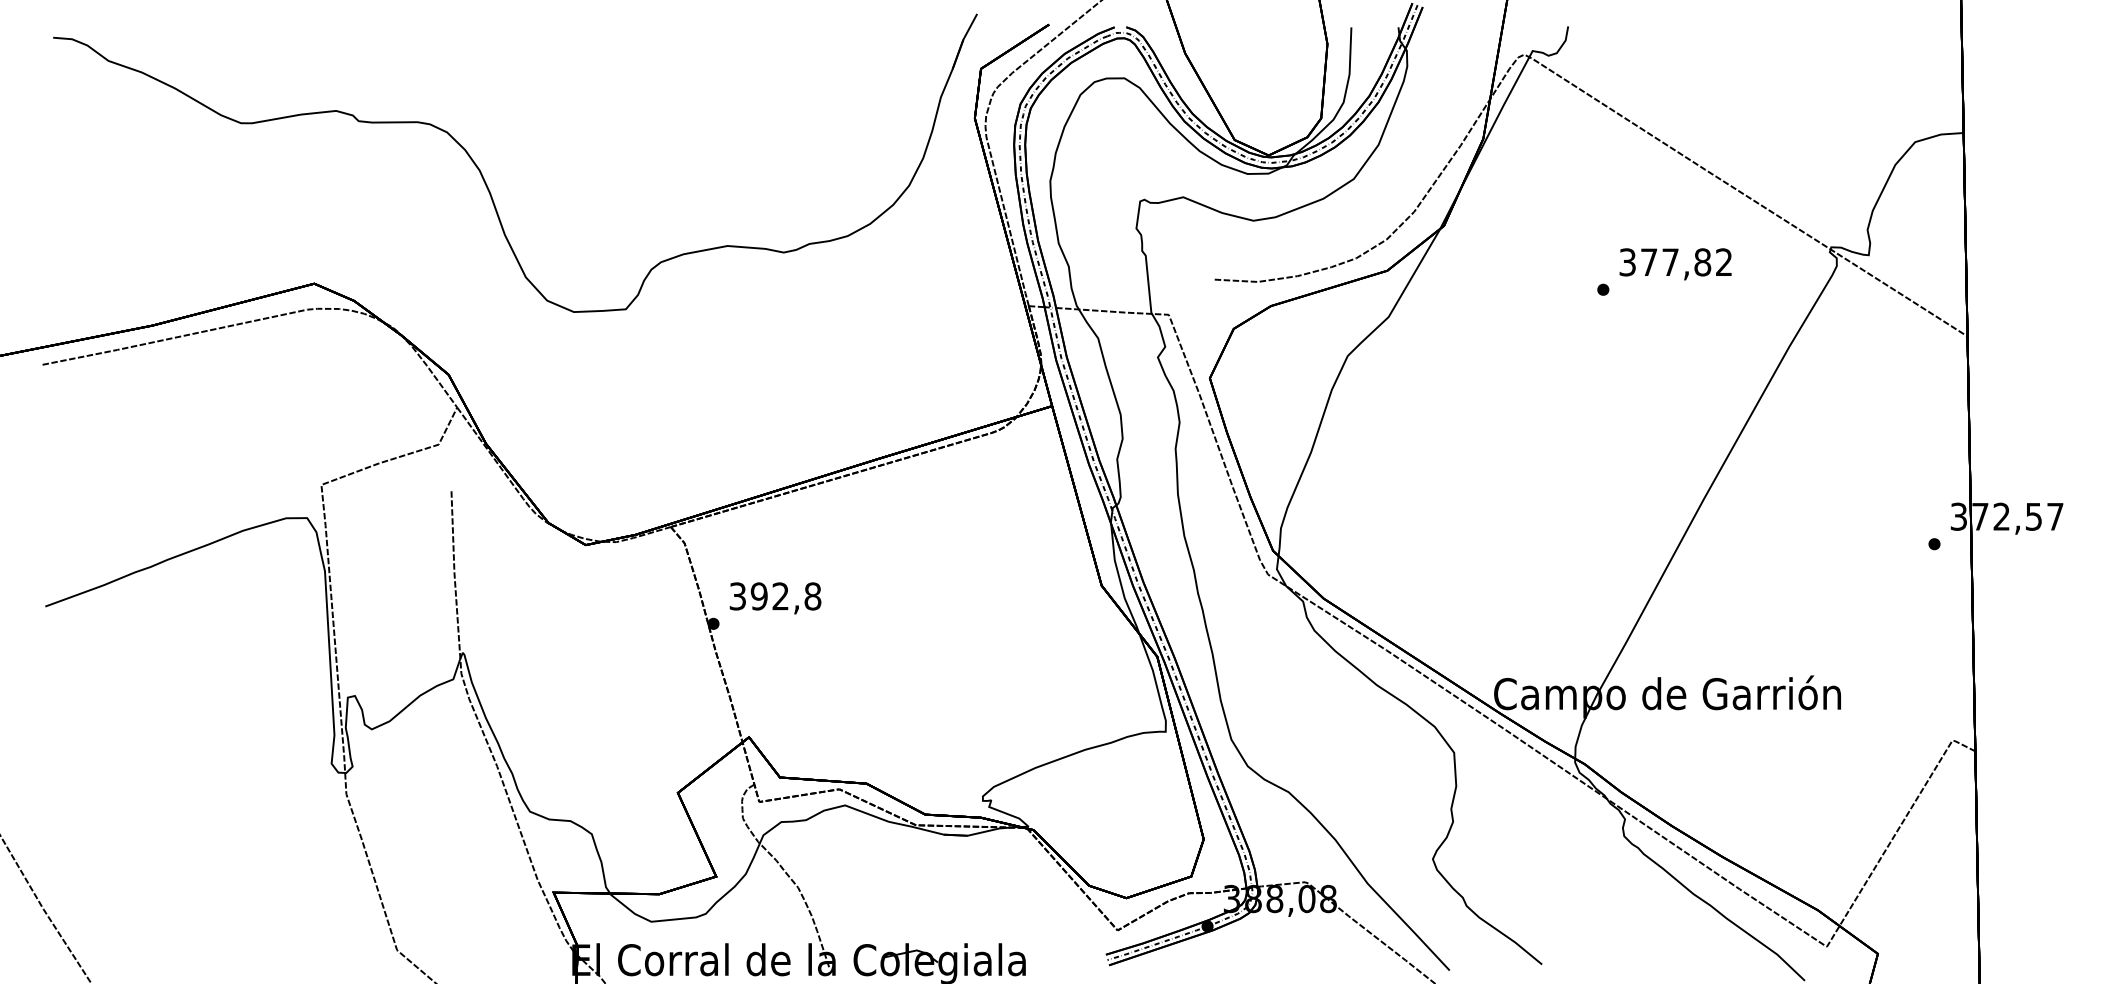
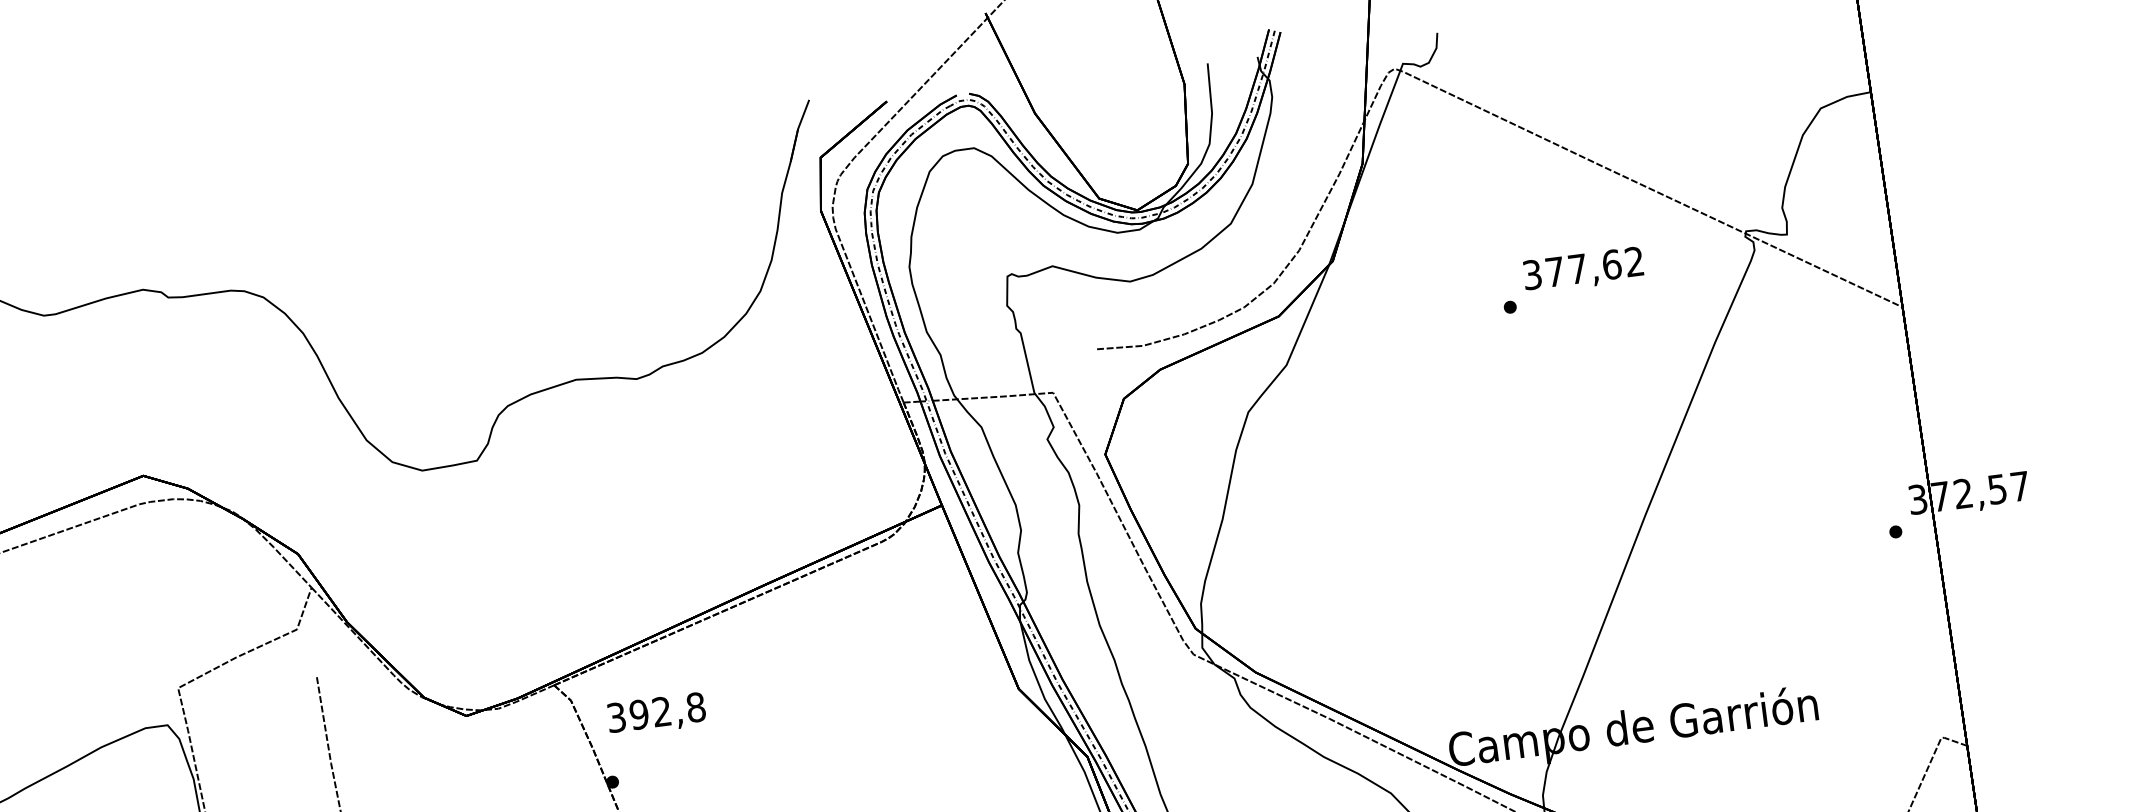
text: (1702, 262) -> (1611, 264), 377,82 -> 377,62
text: (775, 598) -> (656, 714), moved

